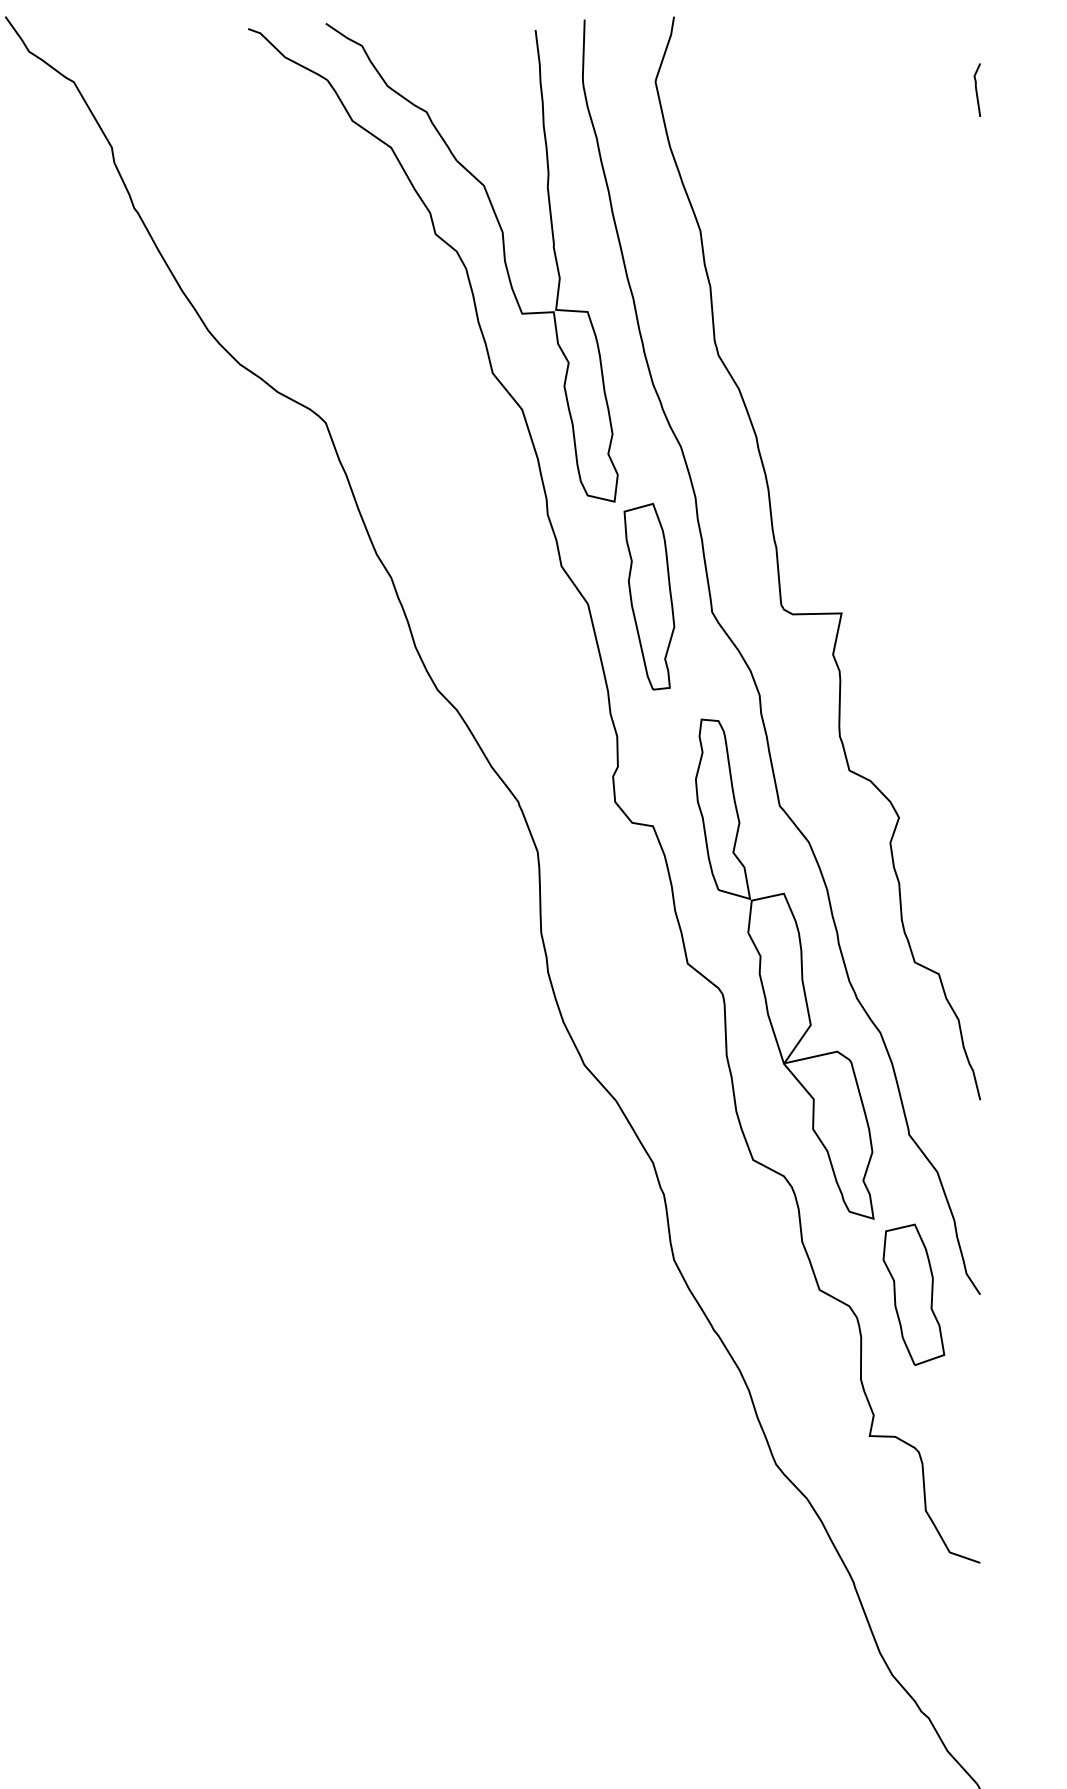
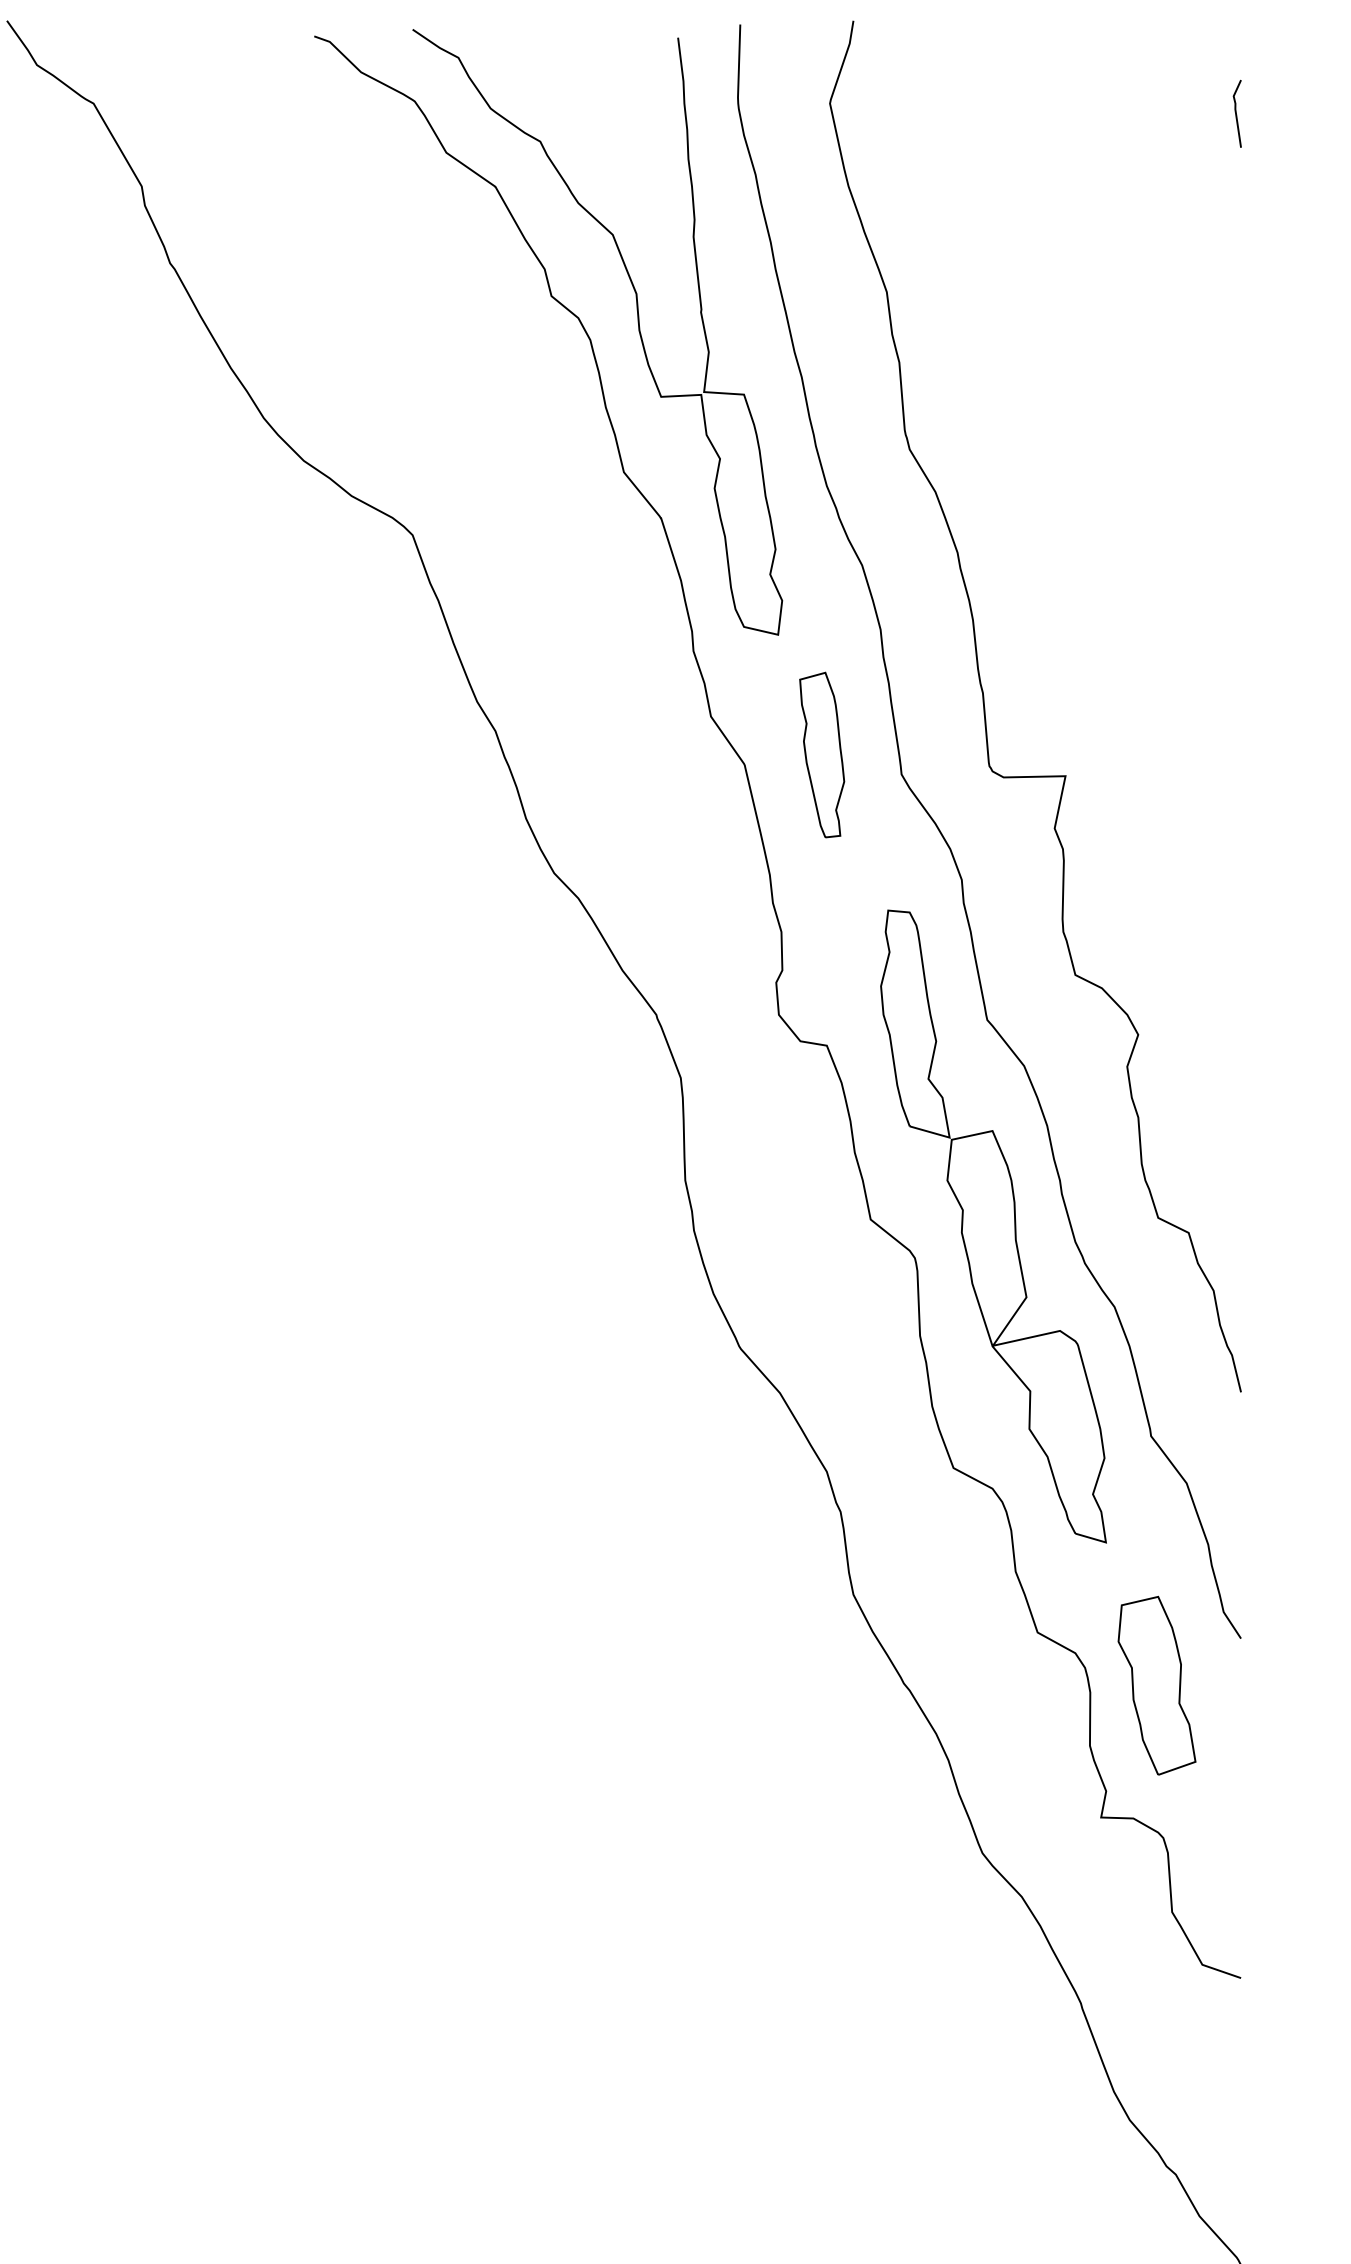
part: (648, 596) -> (821, 754), size x0.7
part: (913, 1294) -> (1156, 1685), moved

